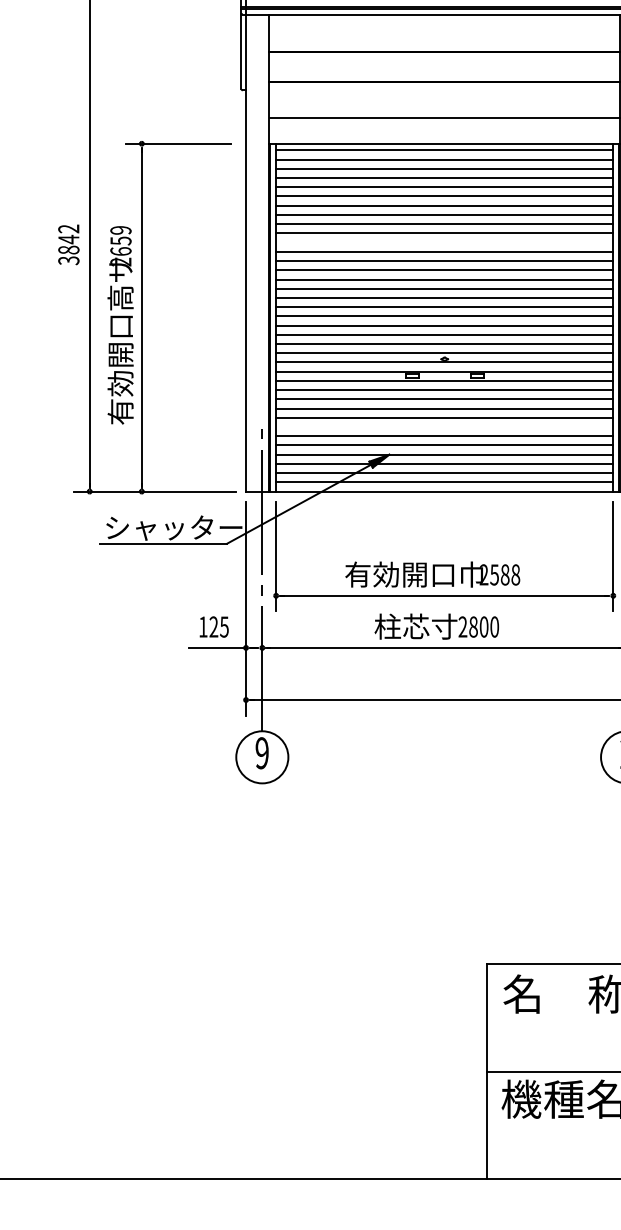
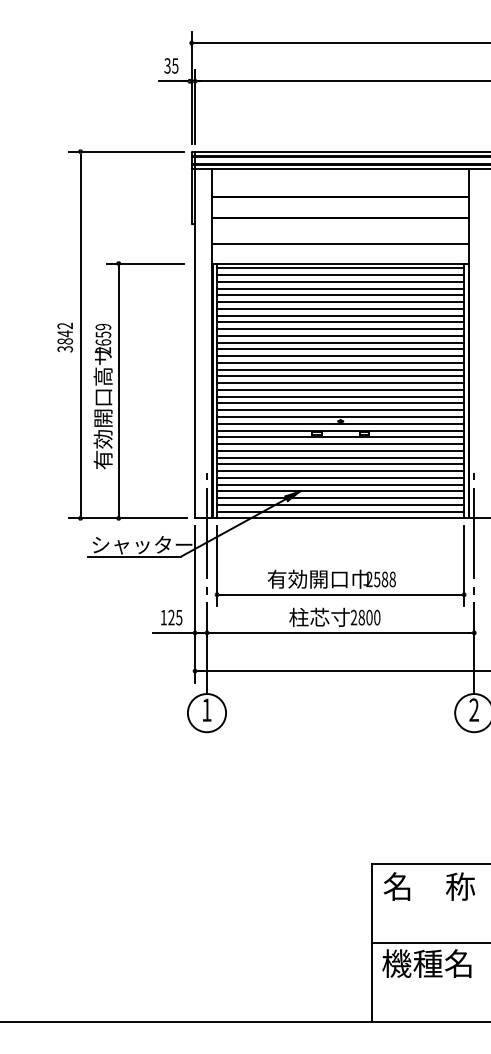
line: (444, 241) -> (340, 335), added
line: (444, 427) -> (340, 471), added
text: (261, 752) -> (206, 709), 9 -> 1

